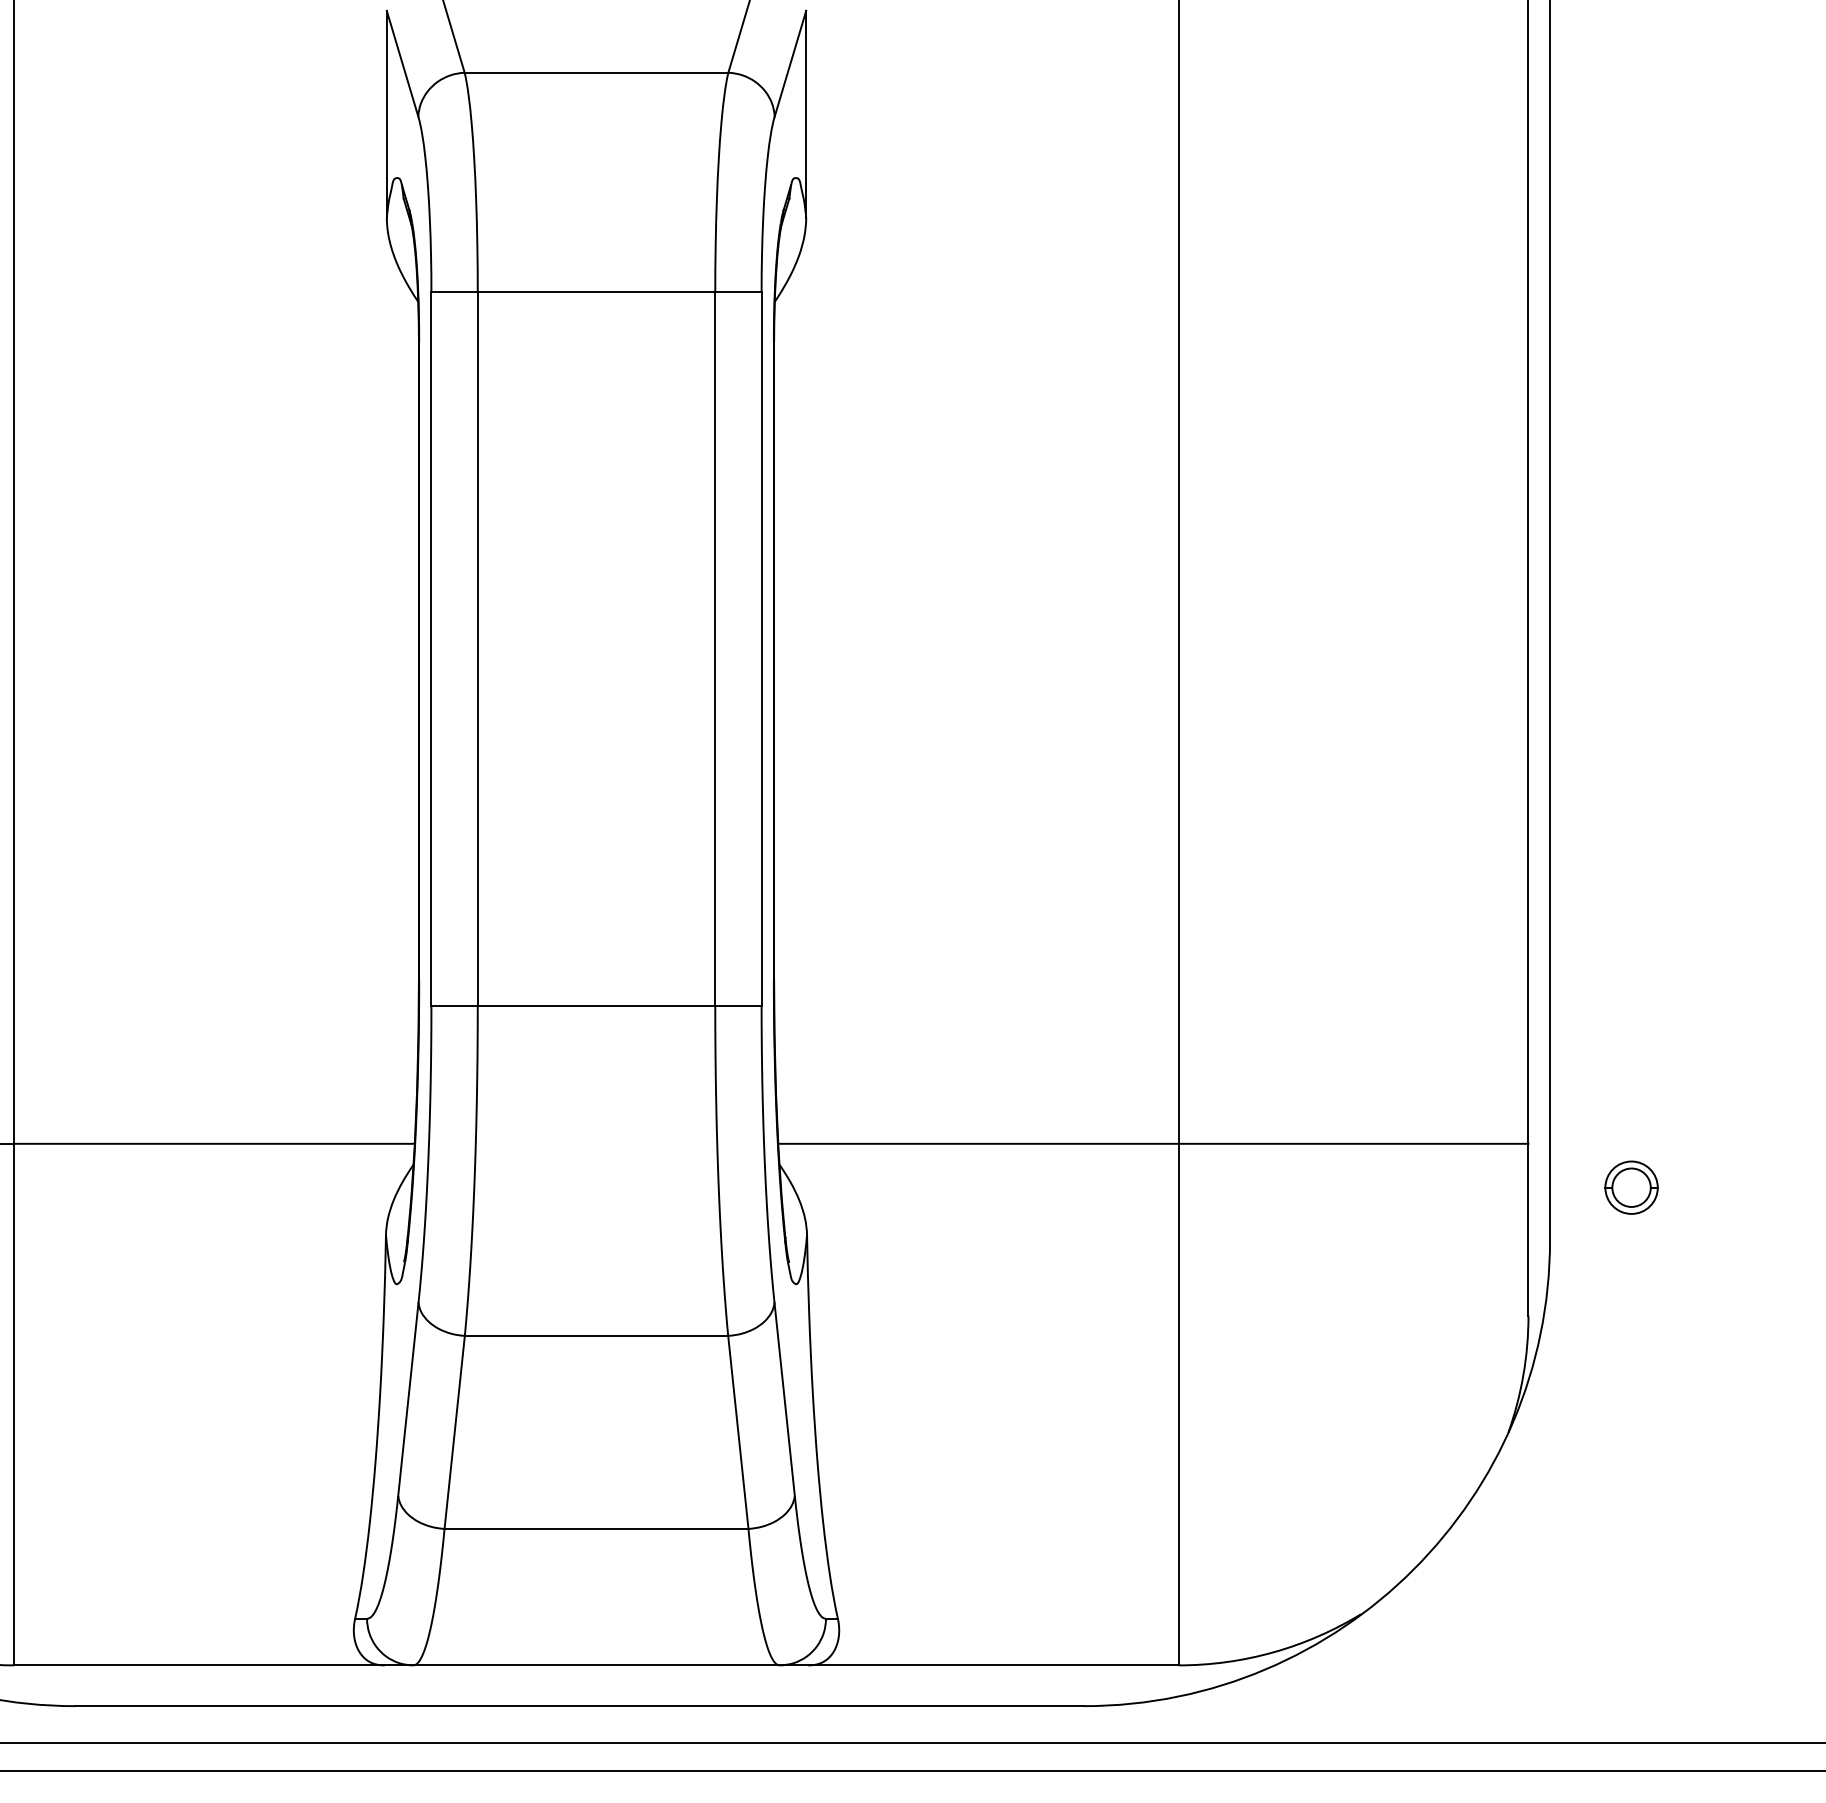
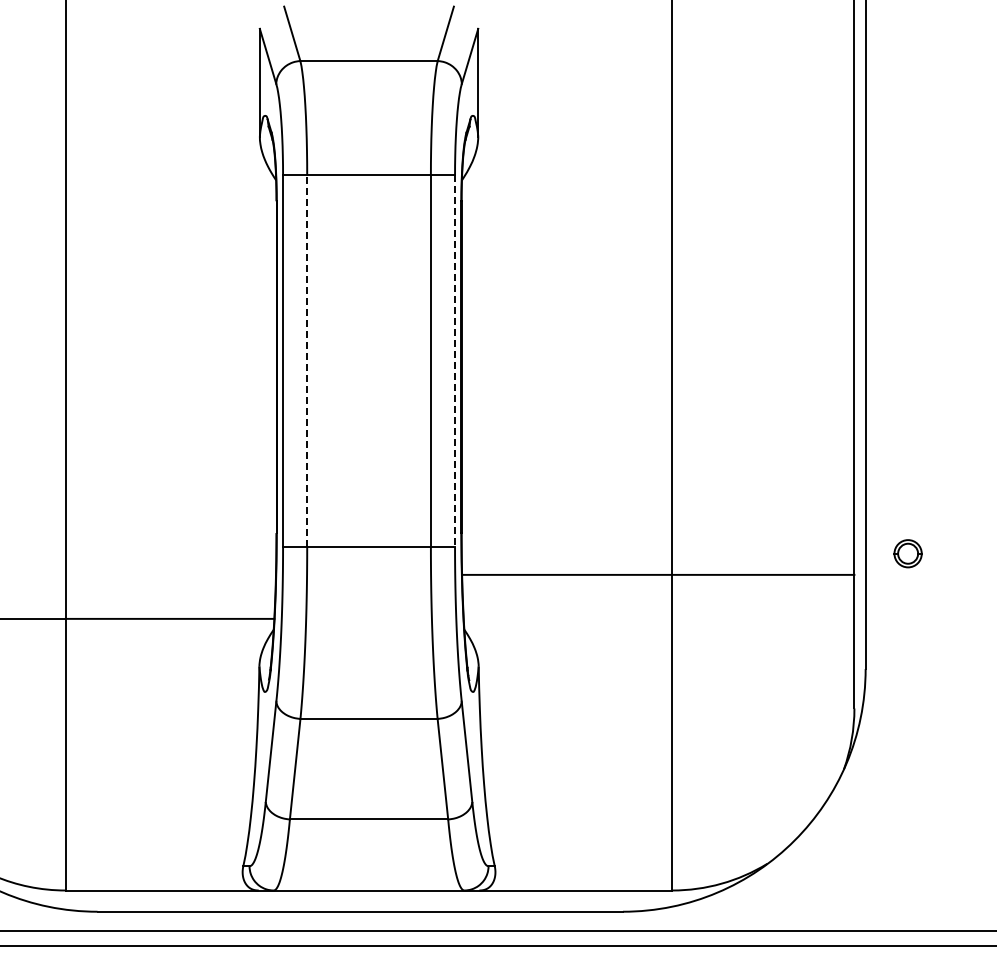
line: (478, 649) -> (307, 361), solid -> dashed
line: (762, 649) -> (455, 361), solid -> dashed
line: (1152, 1143) -> (658, 574), moved
part: (1630, 1187) -> (907, 553), moved

